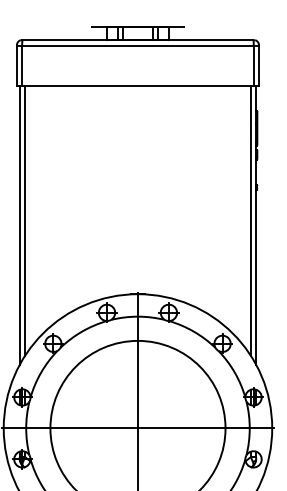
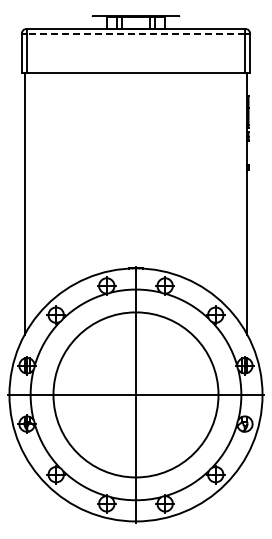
line: (137, 46) -> (135, 34), solid -> dashed
line: (24, 221) -> (29, 199), removed
line: (250, 221) -> (242, 199), removed

